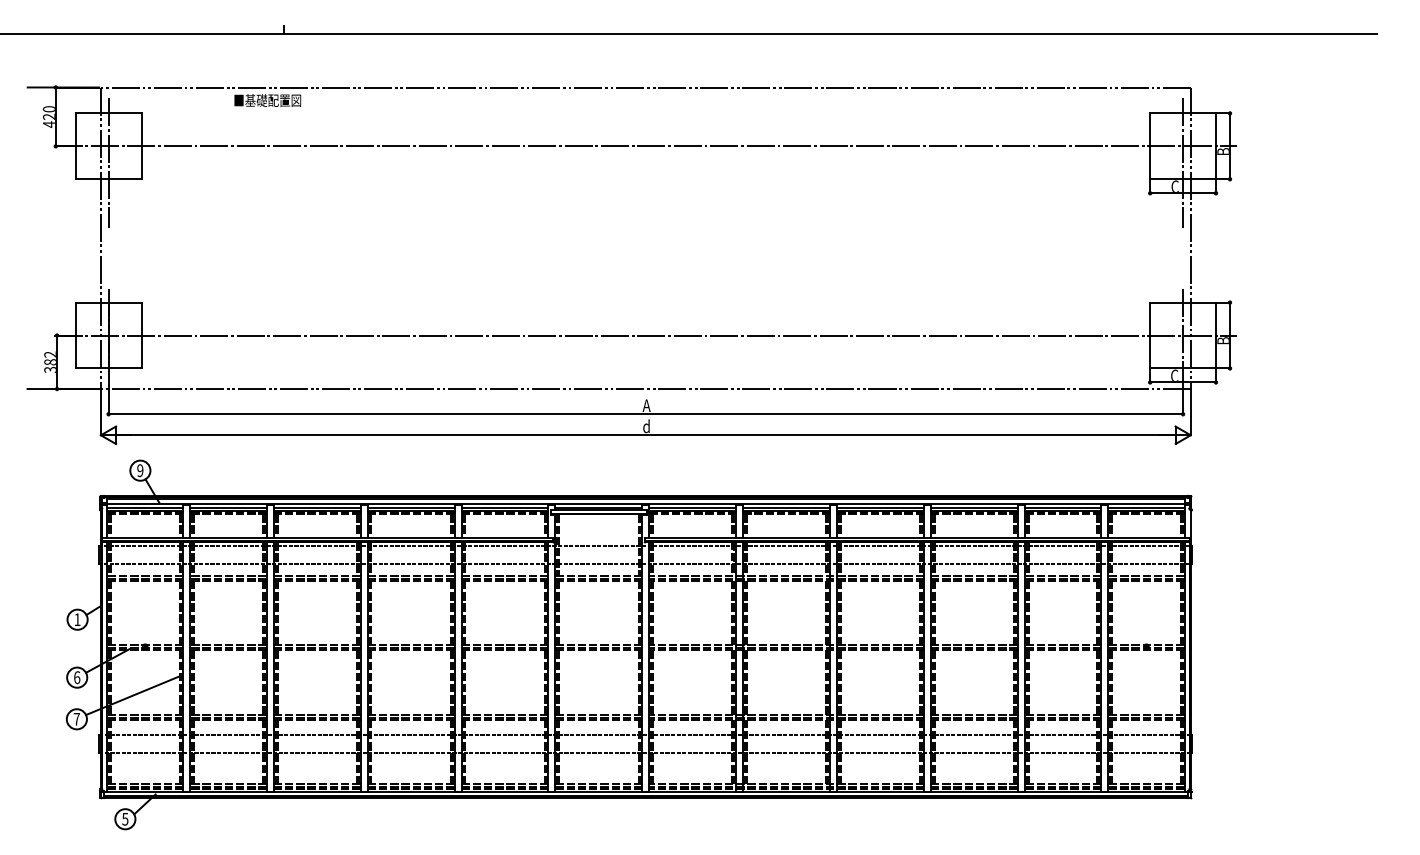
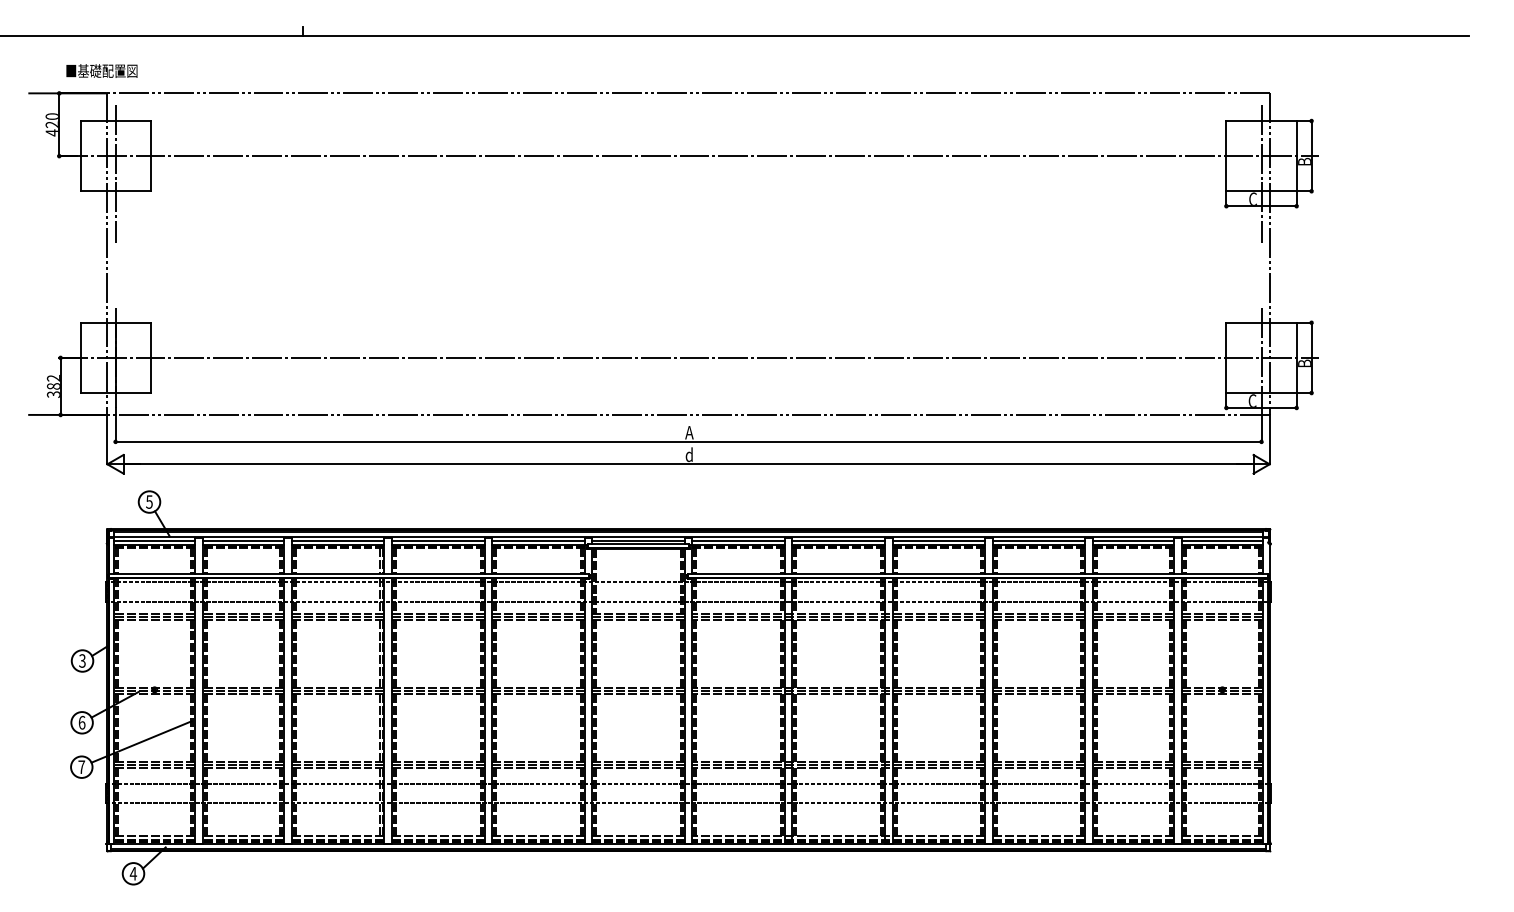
text: (267, 100) -> (101, 70), moved
text: (140, 470) -> (149, 501), 9 -> 5
text: (77, 619) -> (82, 660), 1 -> 3
text: (124, 819) -> (132, 874), 5 -> 4

